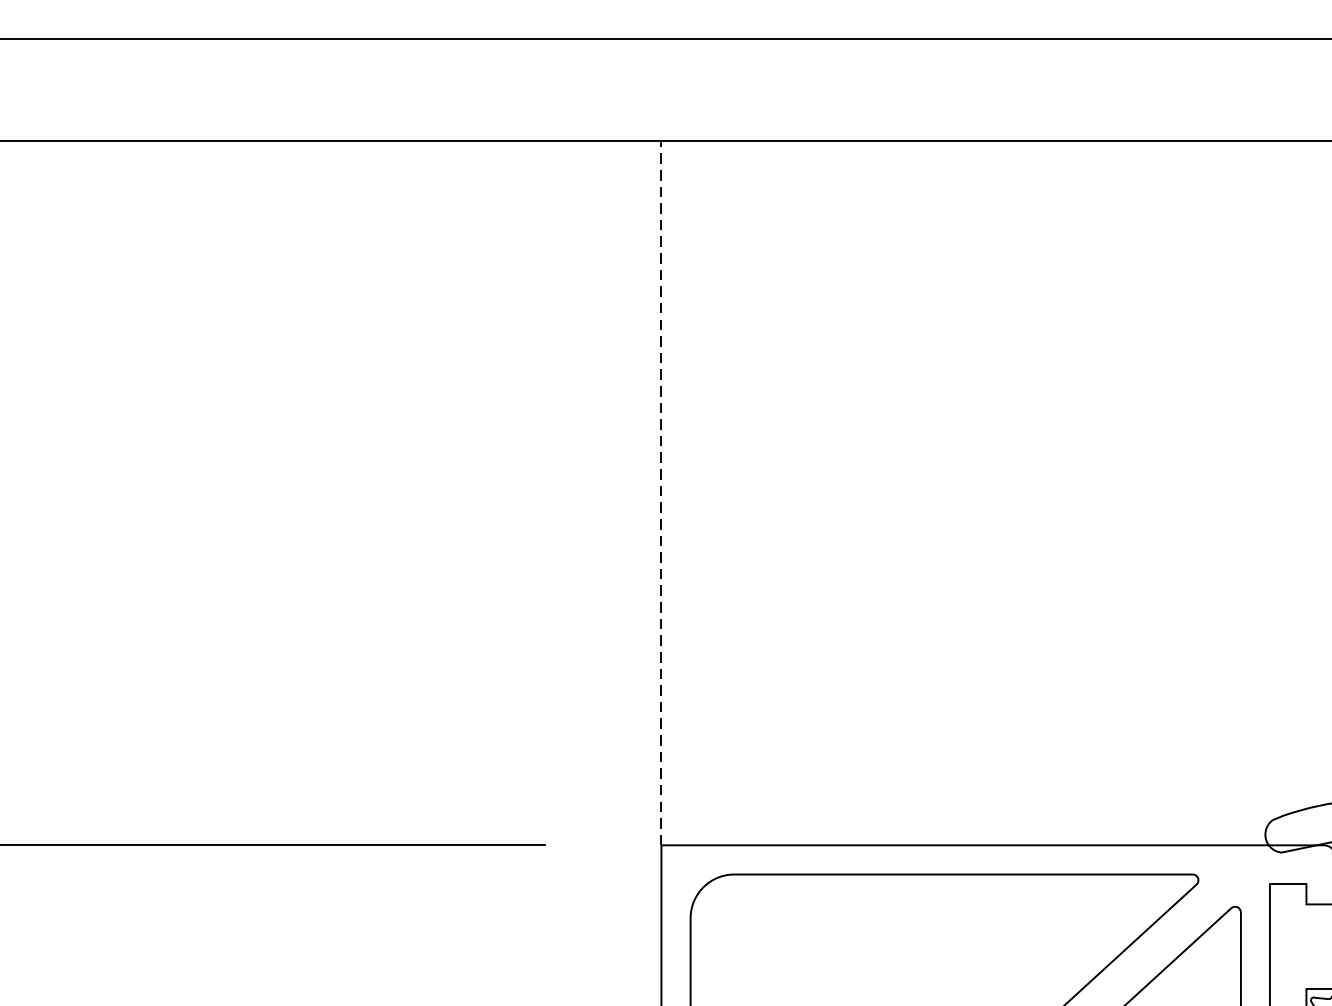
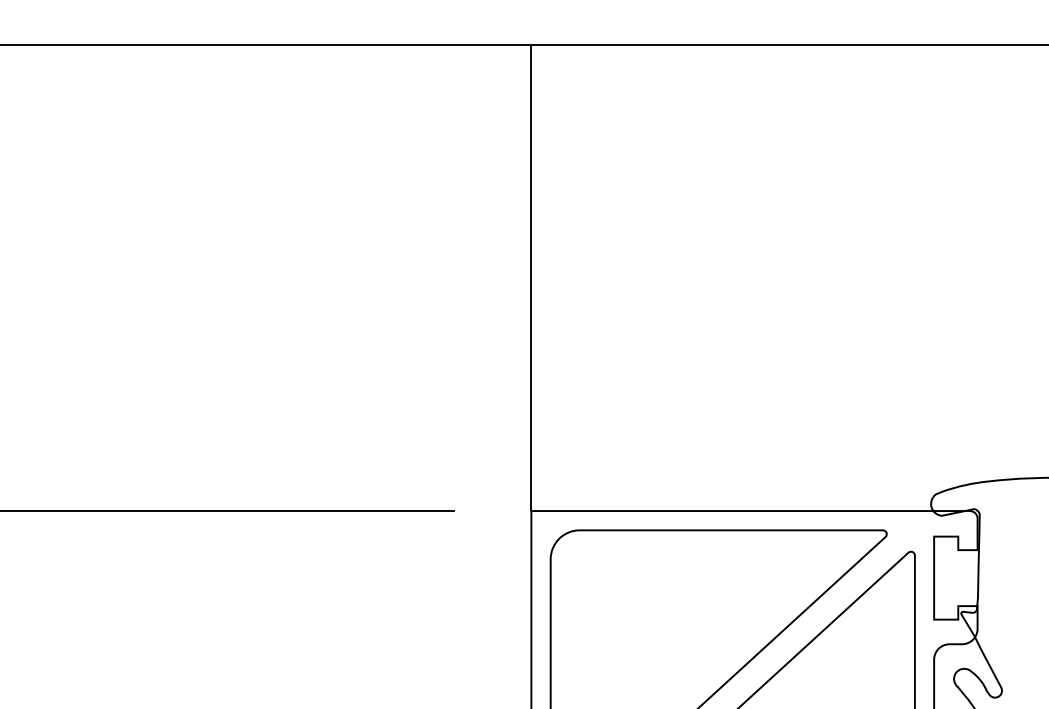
line: (661, 492) -> (531, 277), dashed -> solid

